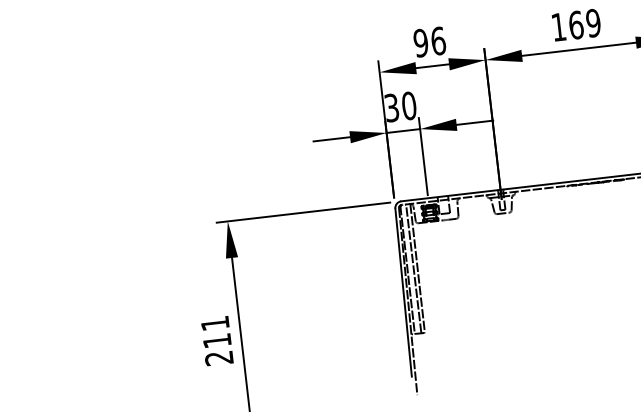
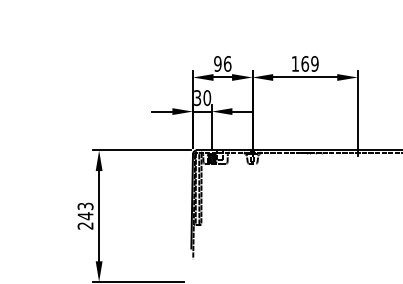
text: (216, 332) -> (85, 211), 211 -> 243

